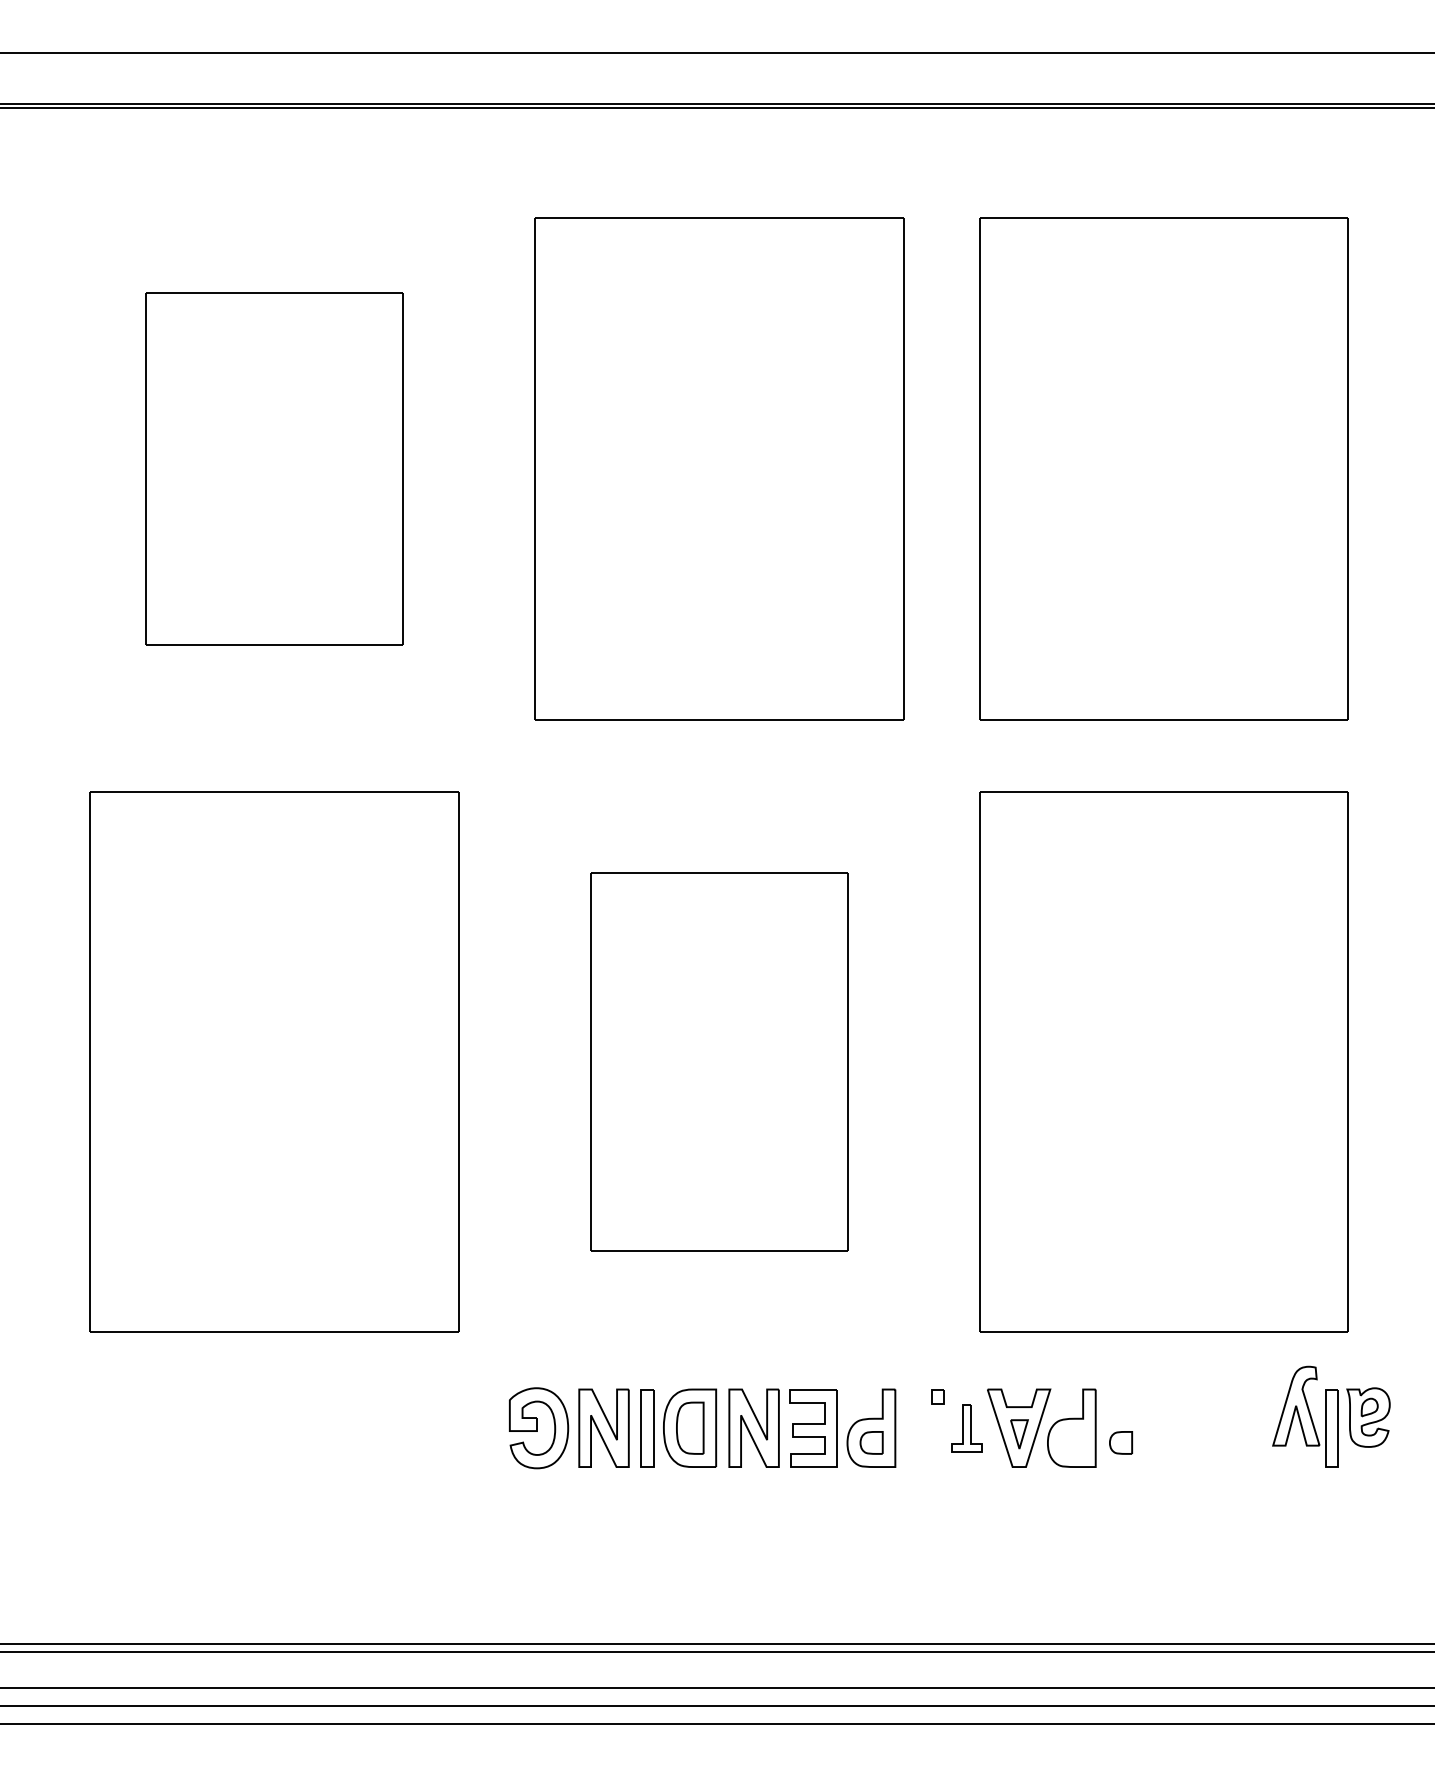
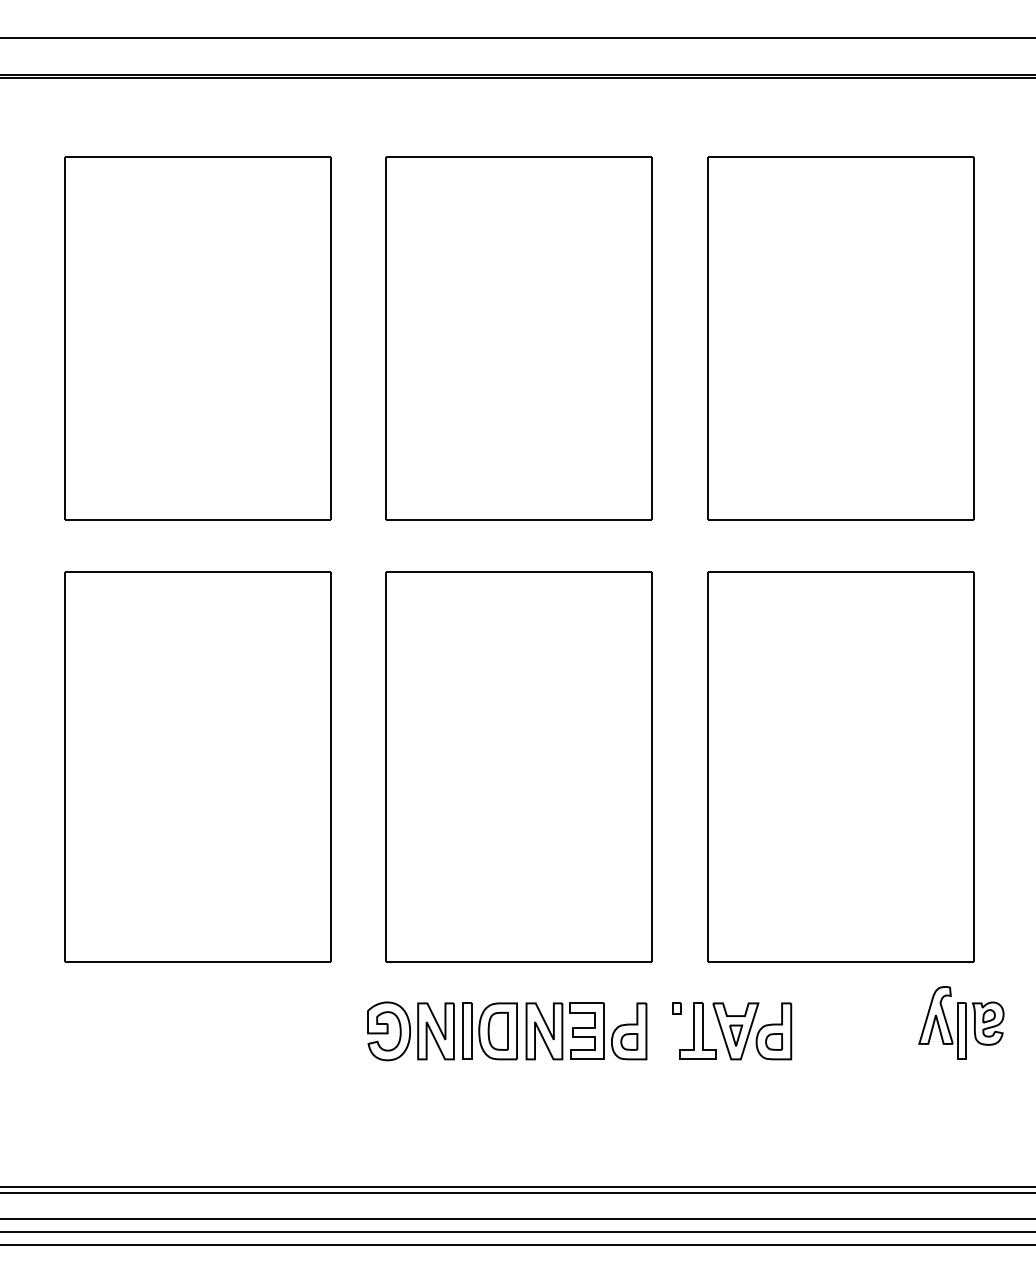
part: (274, 468) -> (198, 338), size x1.43
part: (719, 1061) -> (519, 766), size x1.43
part: (966, 1428) -> (697, 1031), size x1.67
part: (1121, 1442) -> (774, 1041), moved

